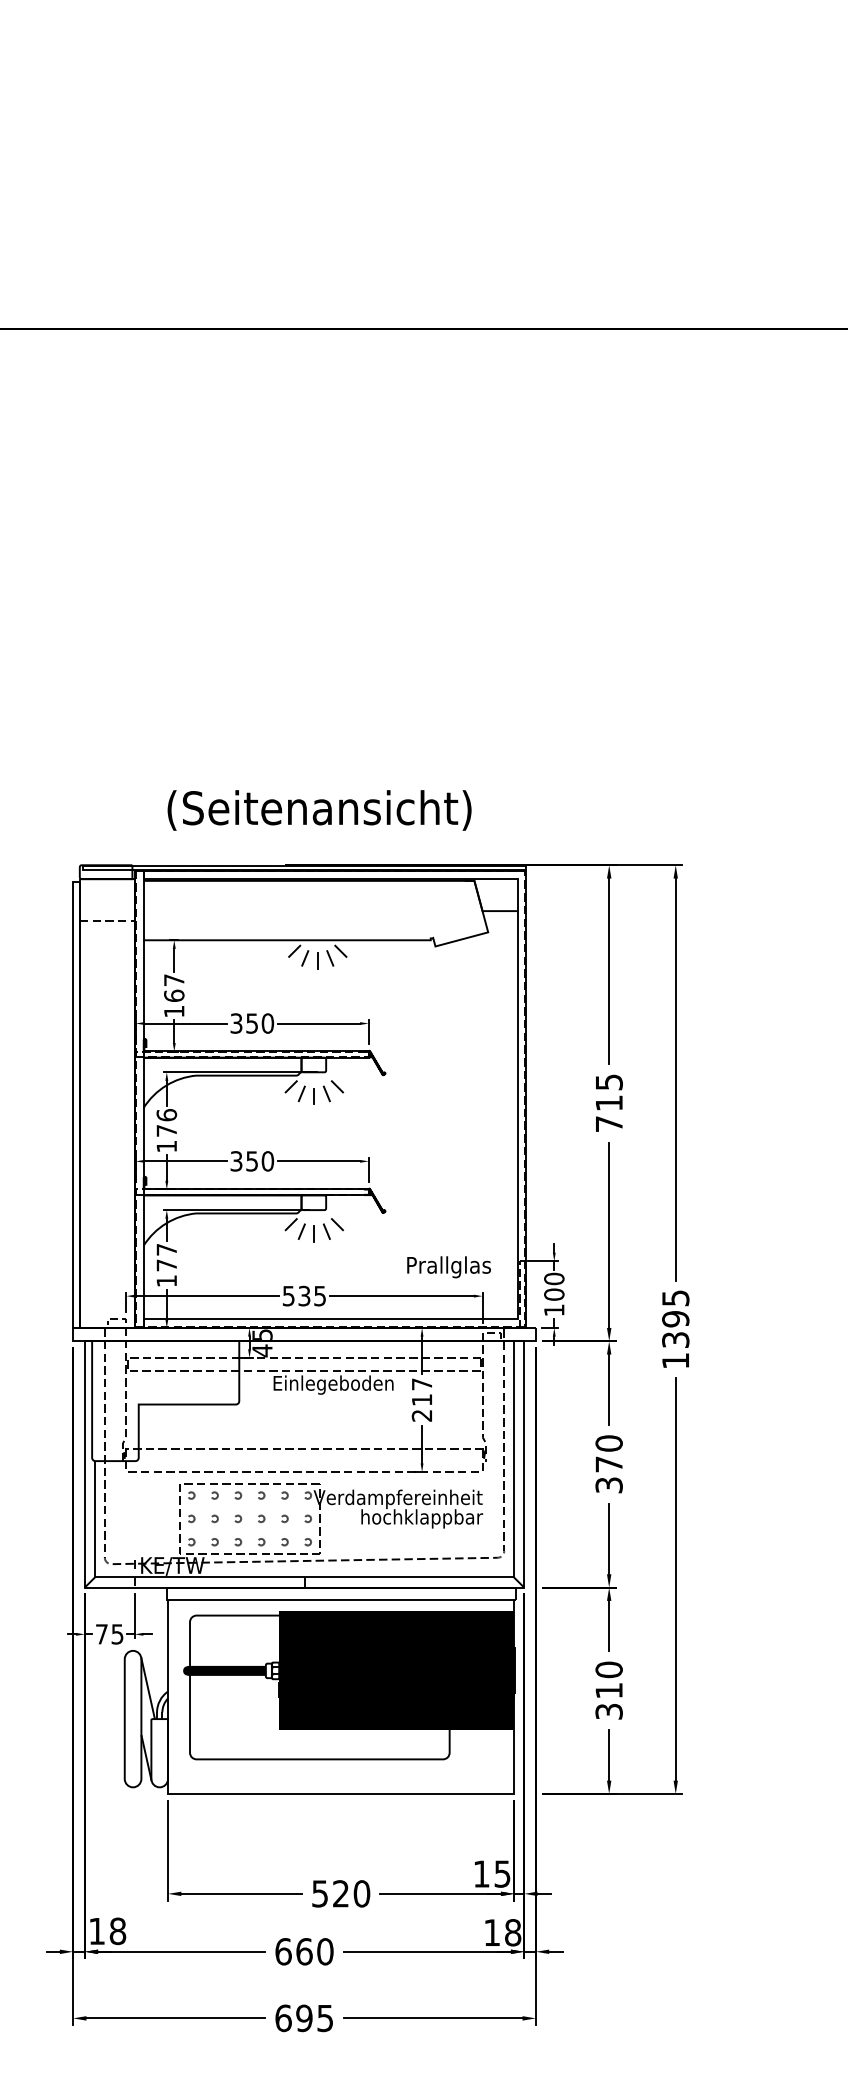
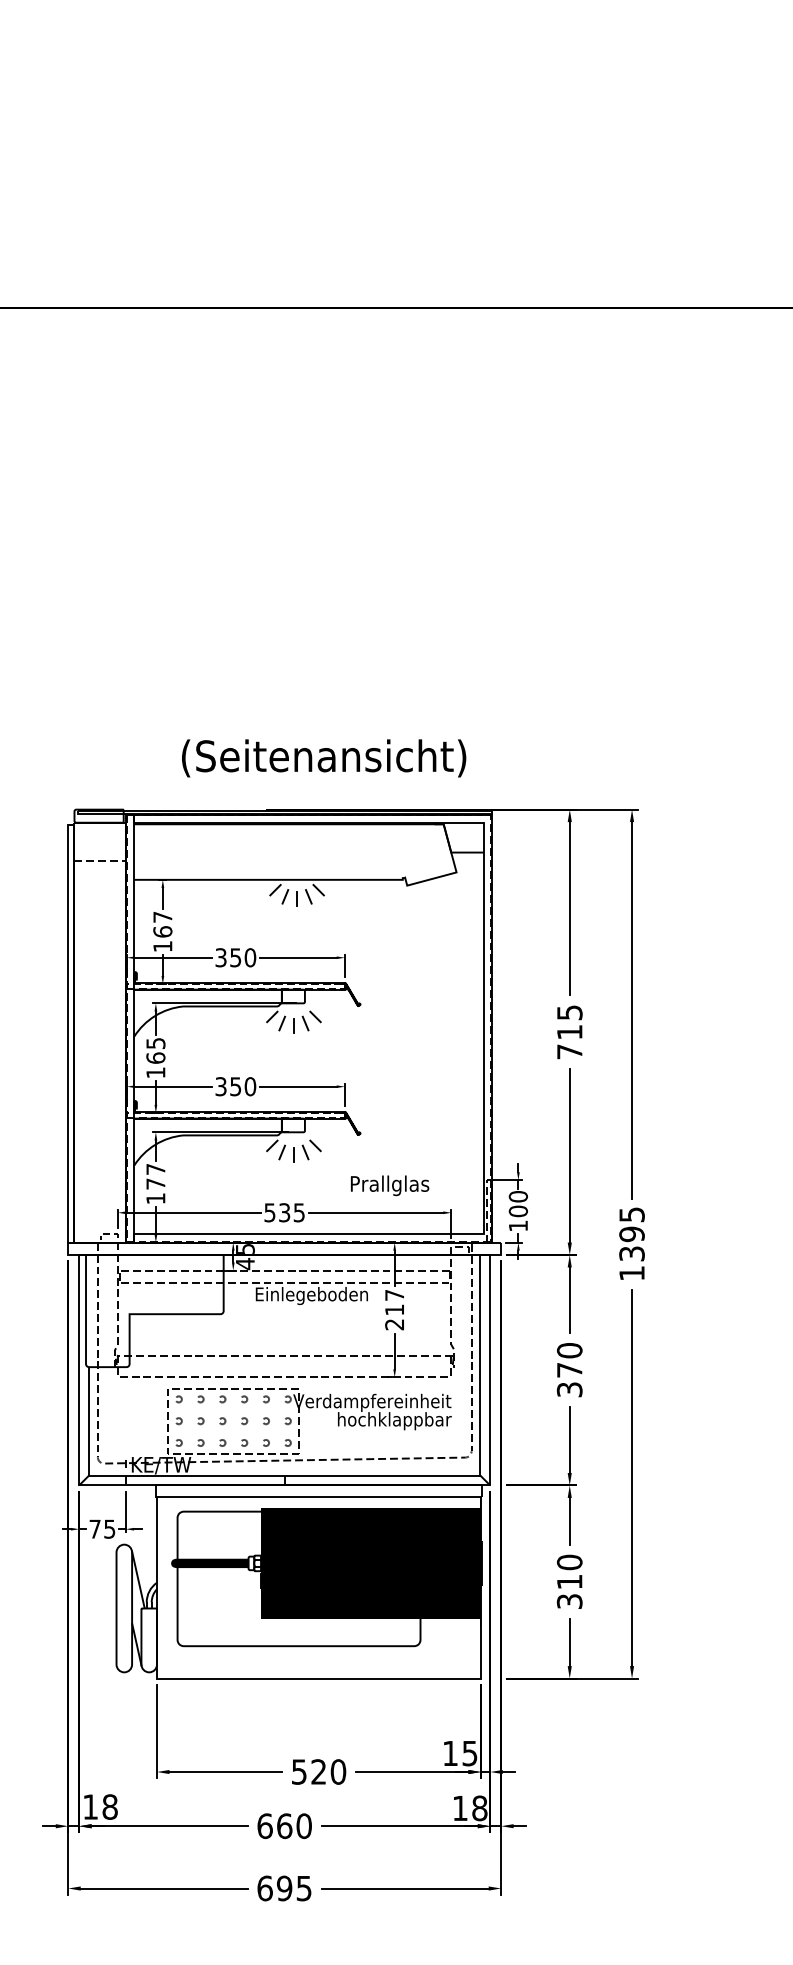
text: (319, 810) -> (323, 758), moved
text: (166, 1122) -> (155, 1050), 176 -> 165
text: (448, 1267) -> (389, 1185), moved

